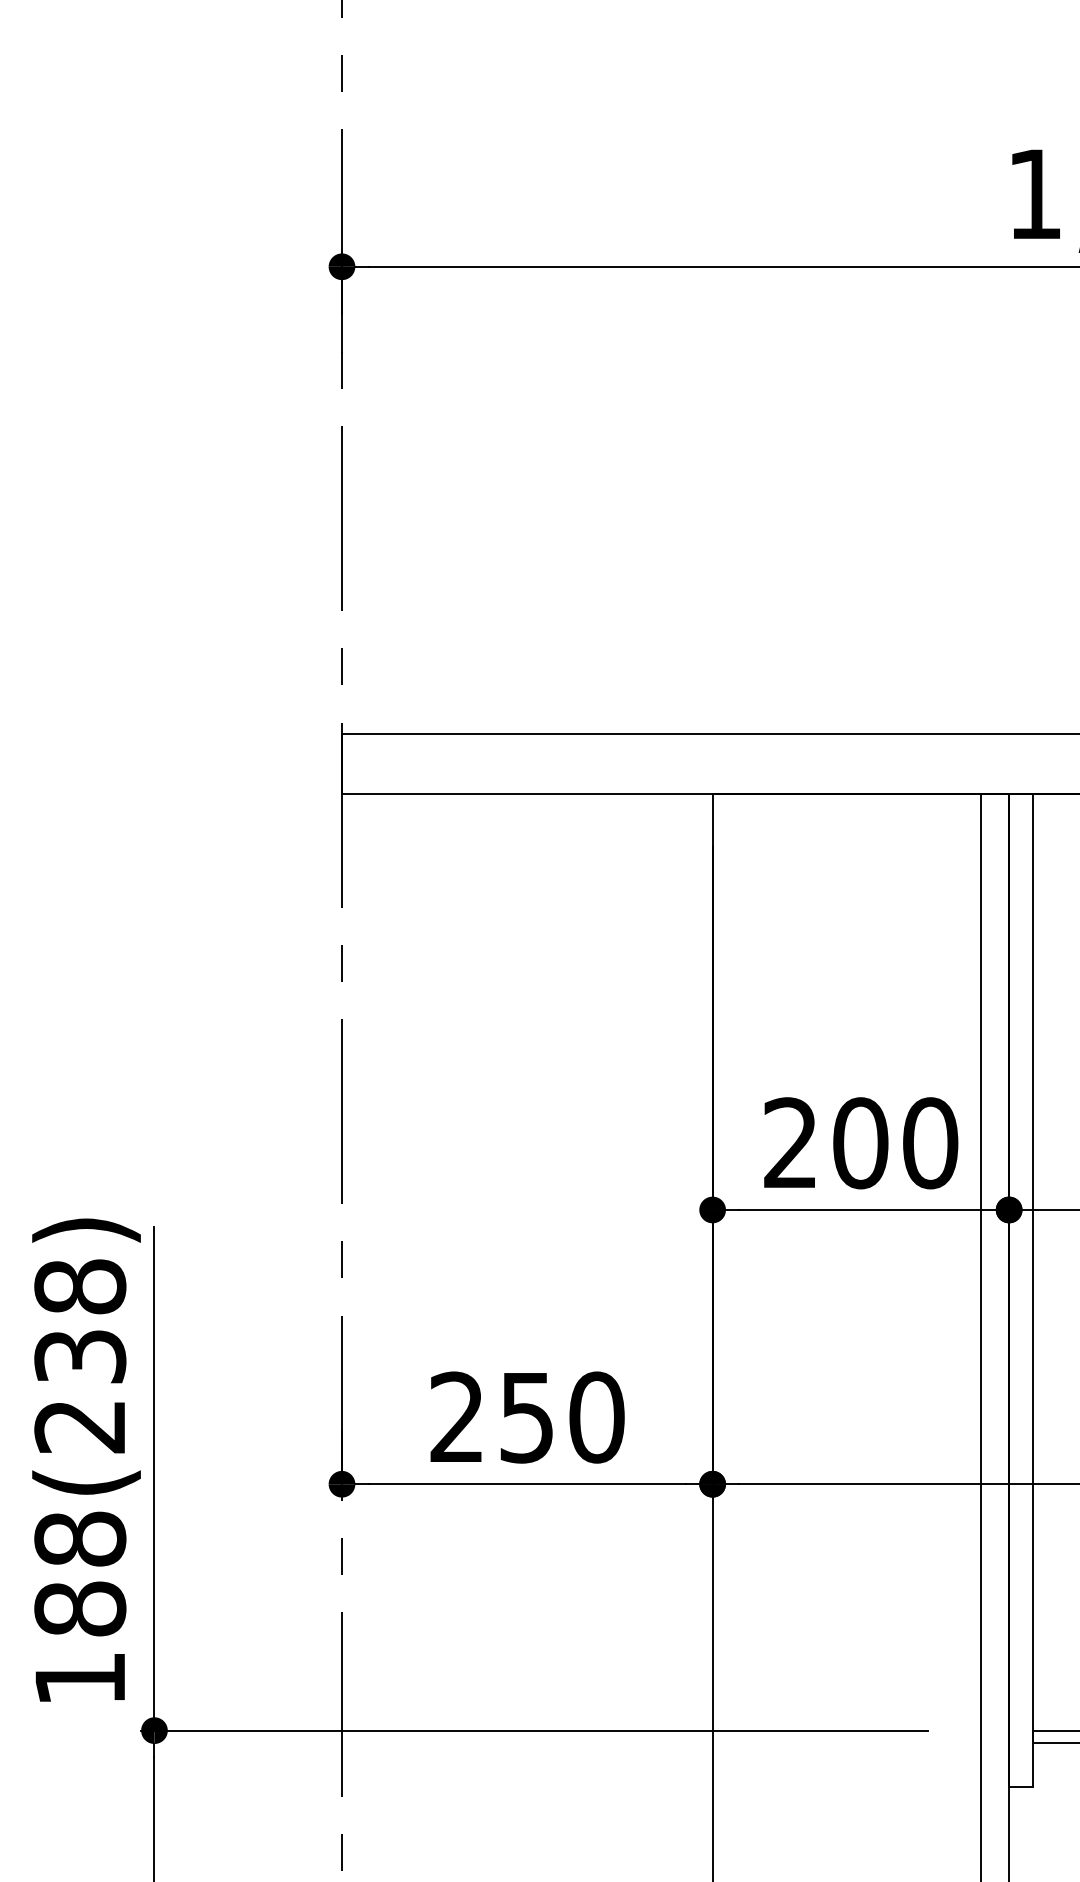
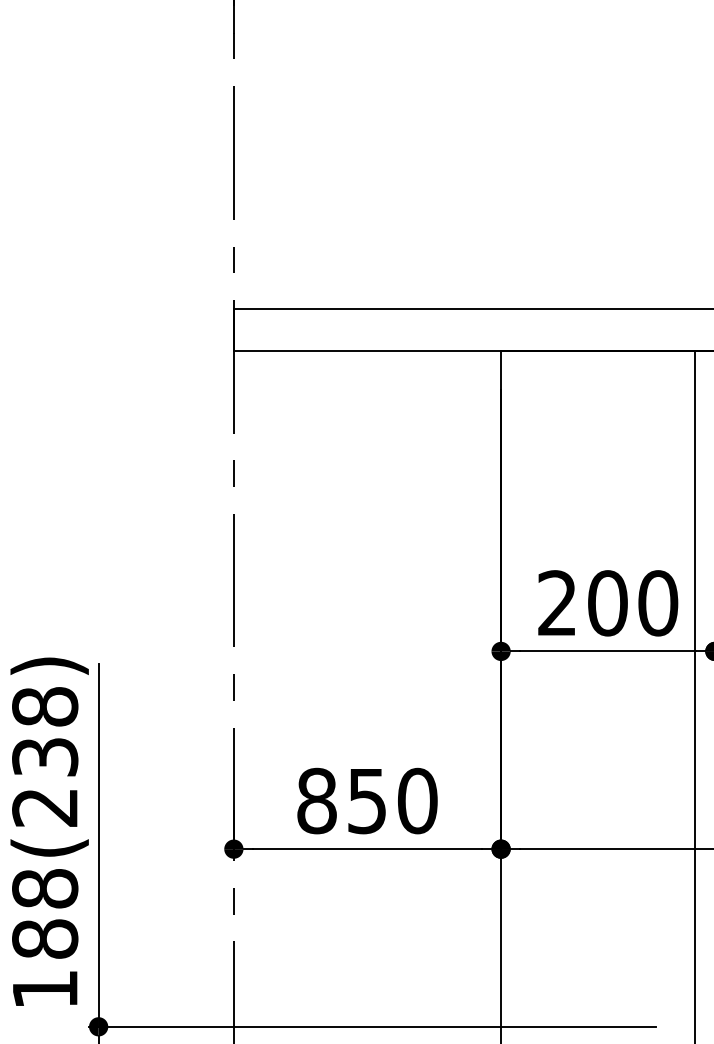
text: (457, 1417) -> (317, 801), 250 -> 850

